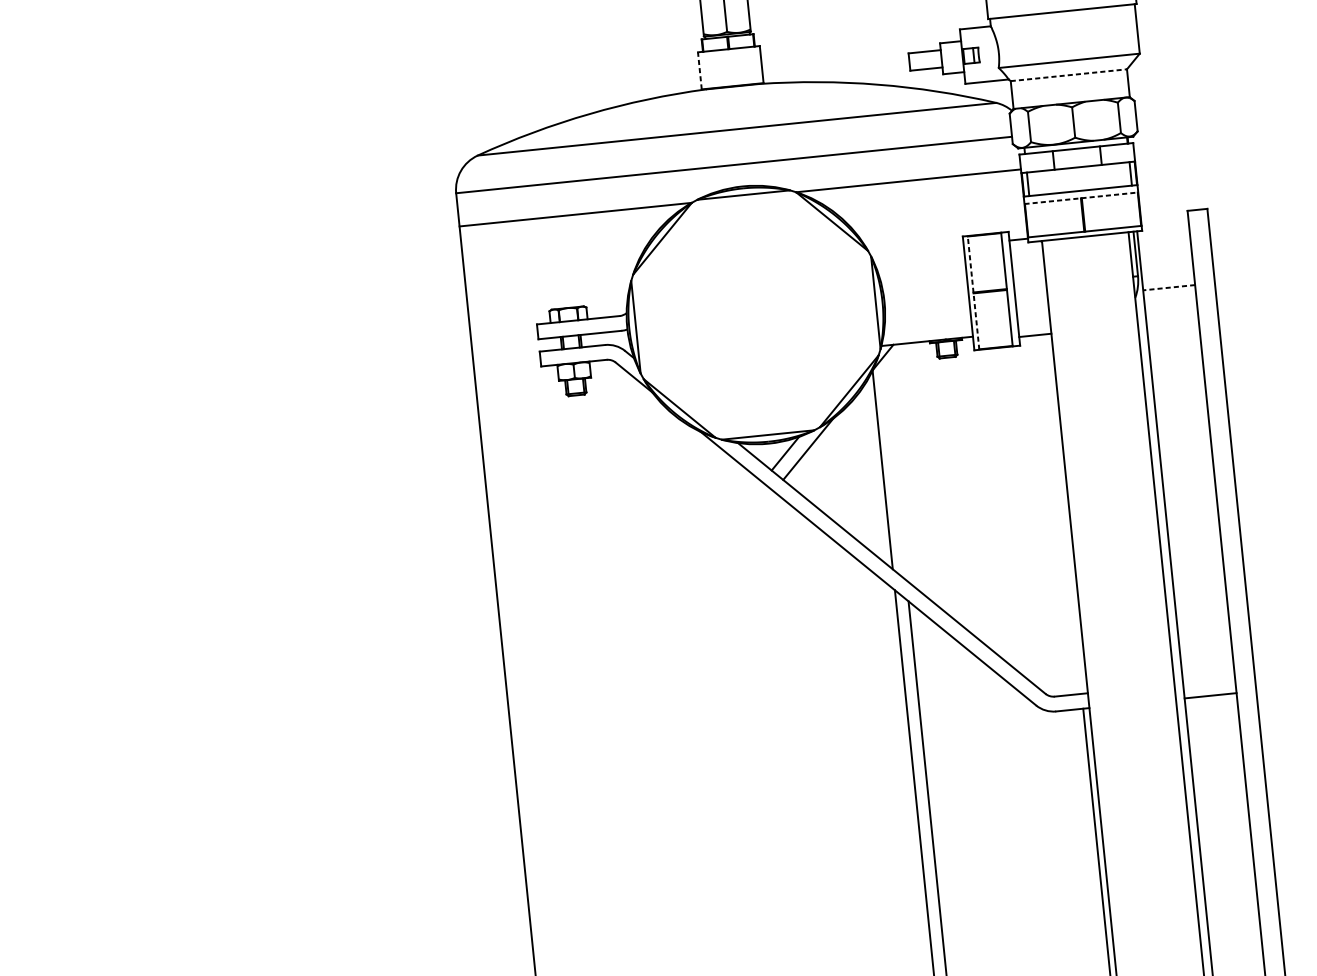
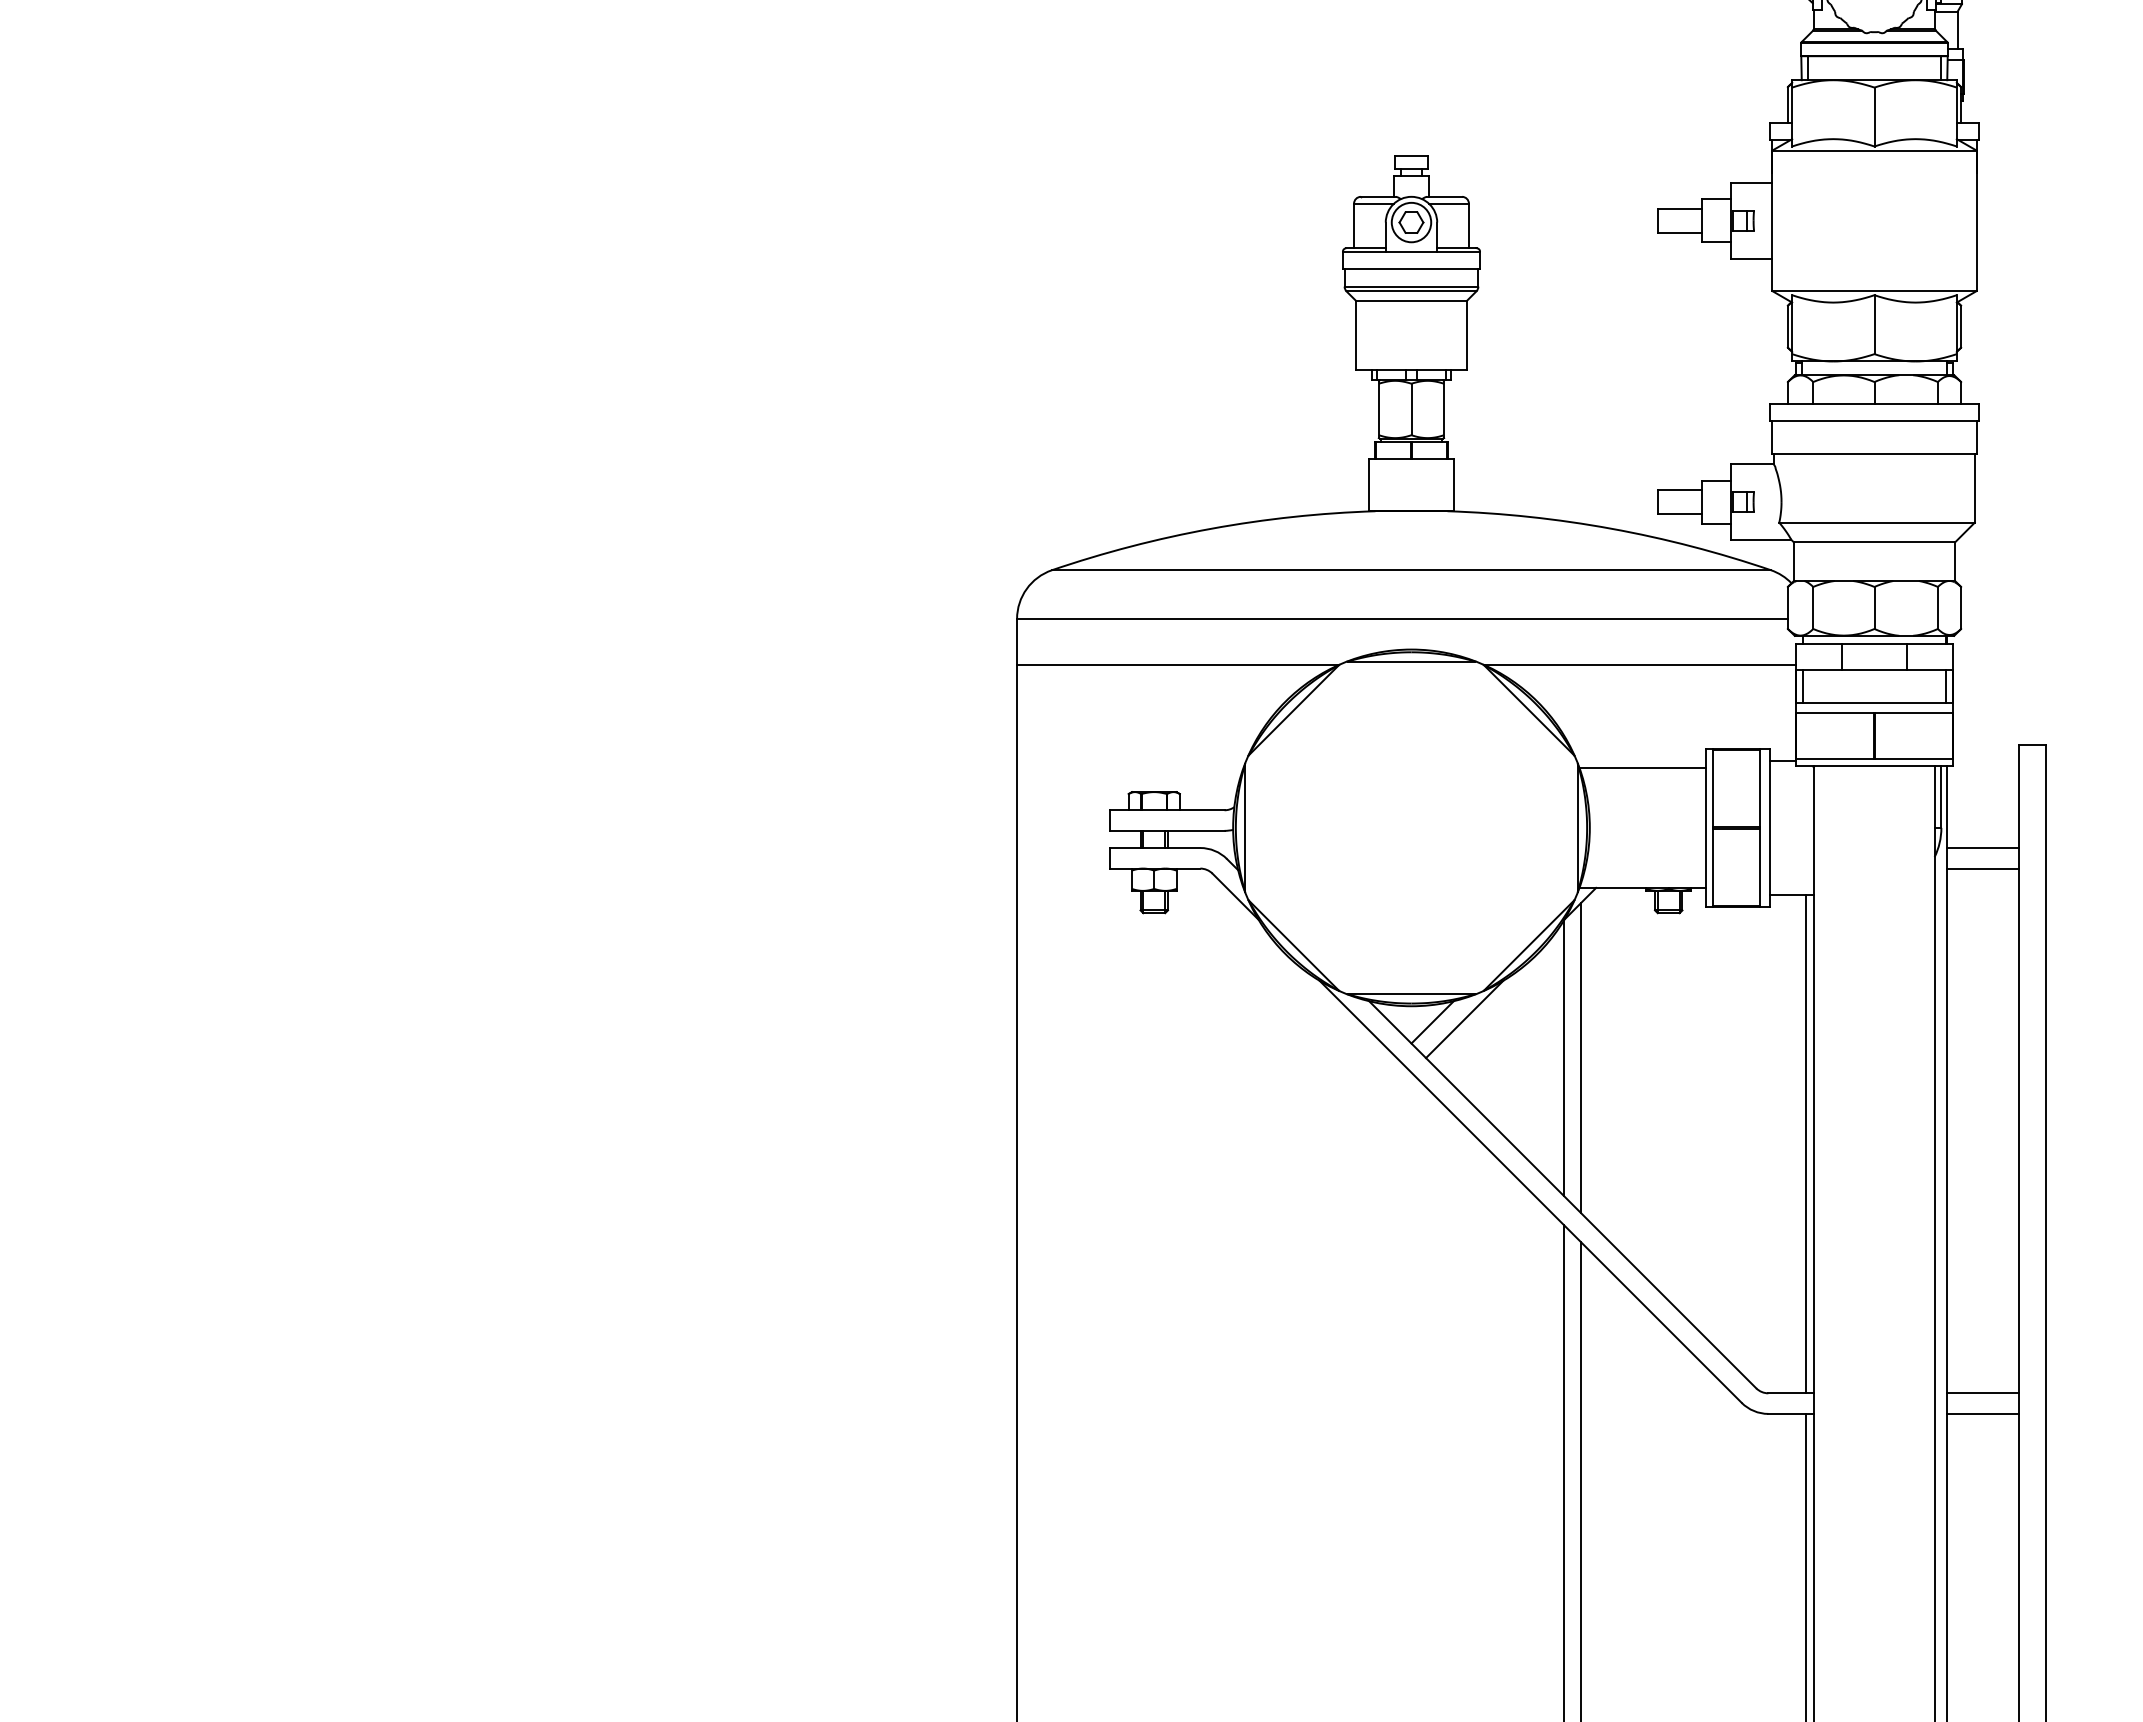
line: (699, 70) -> (1368, 484), dashed -> solid
line: (1068, 75) -> (1874, 542), dashed -> solid
line: (1081, 198) -> (1874, 713), dashed -> solid
line: (918, 254) -> (1642, 767), added
line: (1169, 288) -> (1982, 848), dashed -> solid
line: (973, 292) -> (1713, 827), dashed -> solid
line: (1170, 302) -> (1982, 868), added
line: (895, 468) -> (1581, 1058), added
line: (1063, 513) -> (1805, 1143), added
line: (1209, 681) -> (1982, 1393), added

